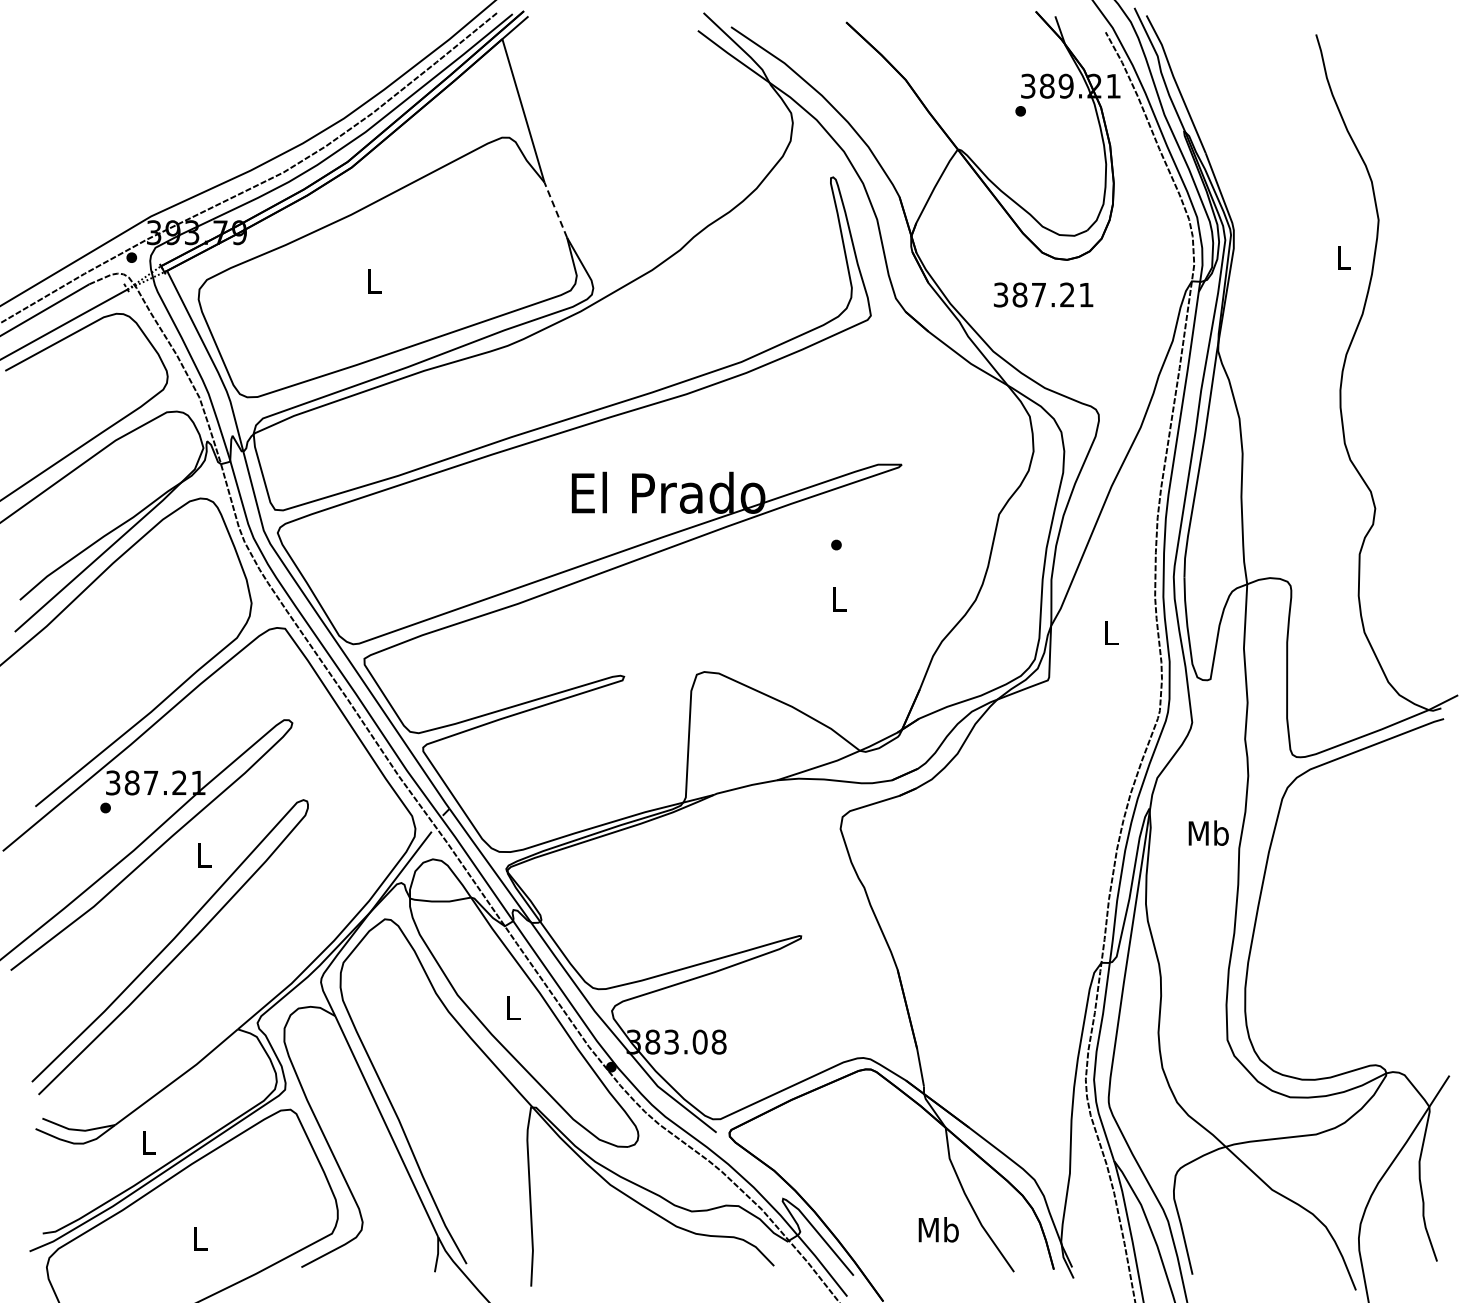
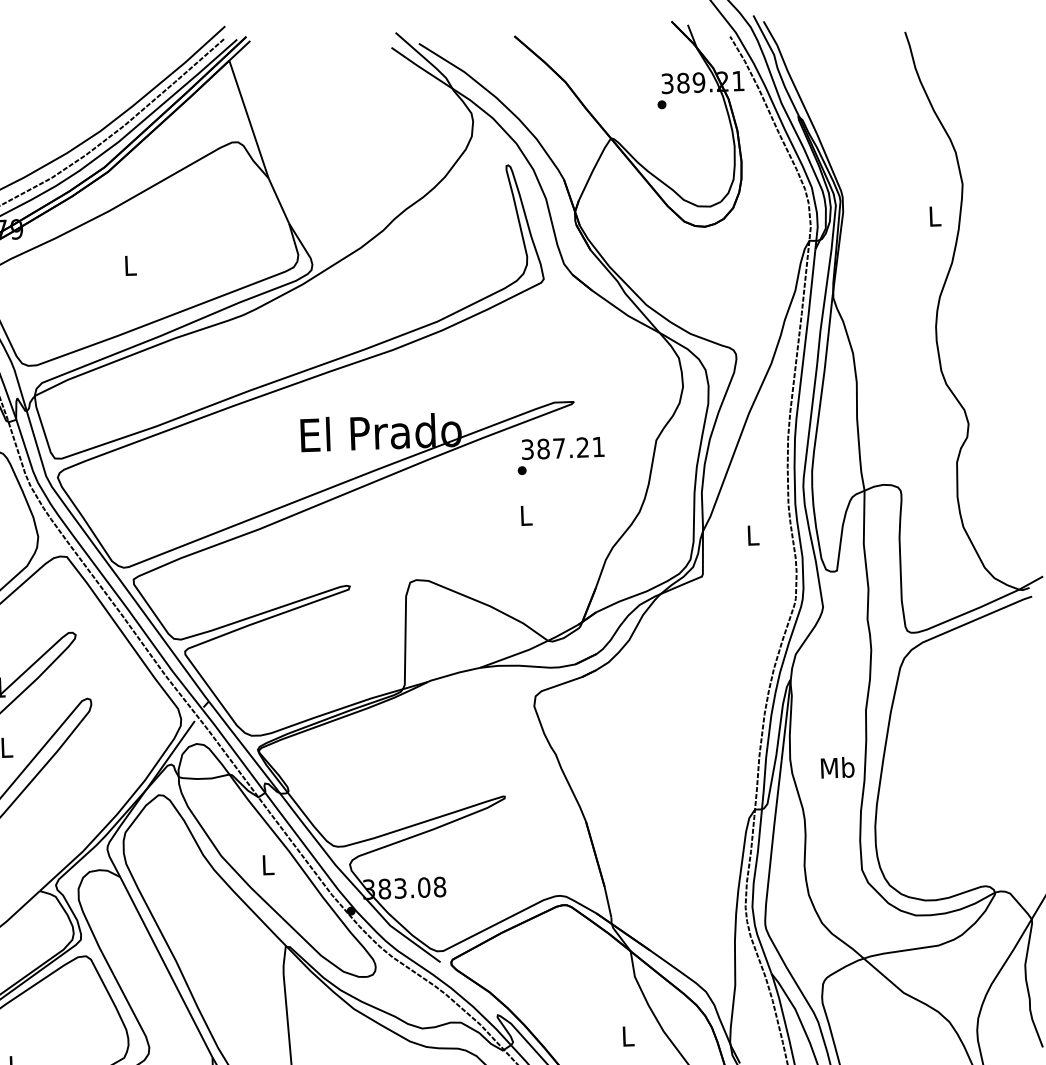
line: (555, 210) -> (278, 201), dashed -> solid
text: (1043, 294) -> (562, 447), moved
text: (1208, 832) -> (837, 767), moved
text: (938, 1229) -> (627, 1036), Mb -> L

